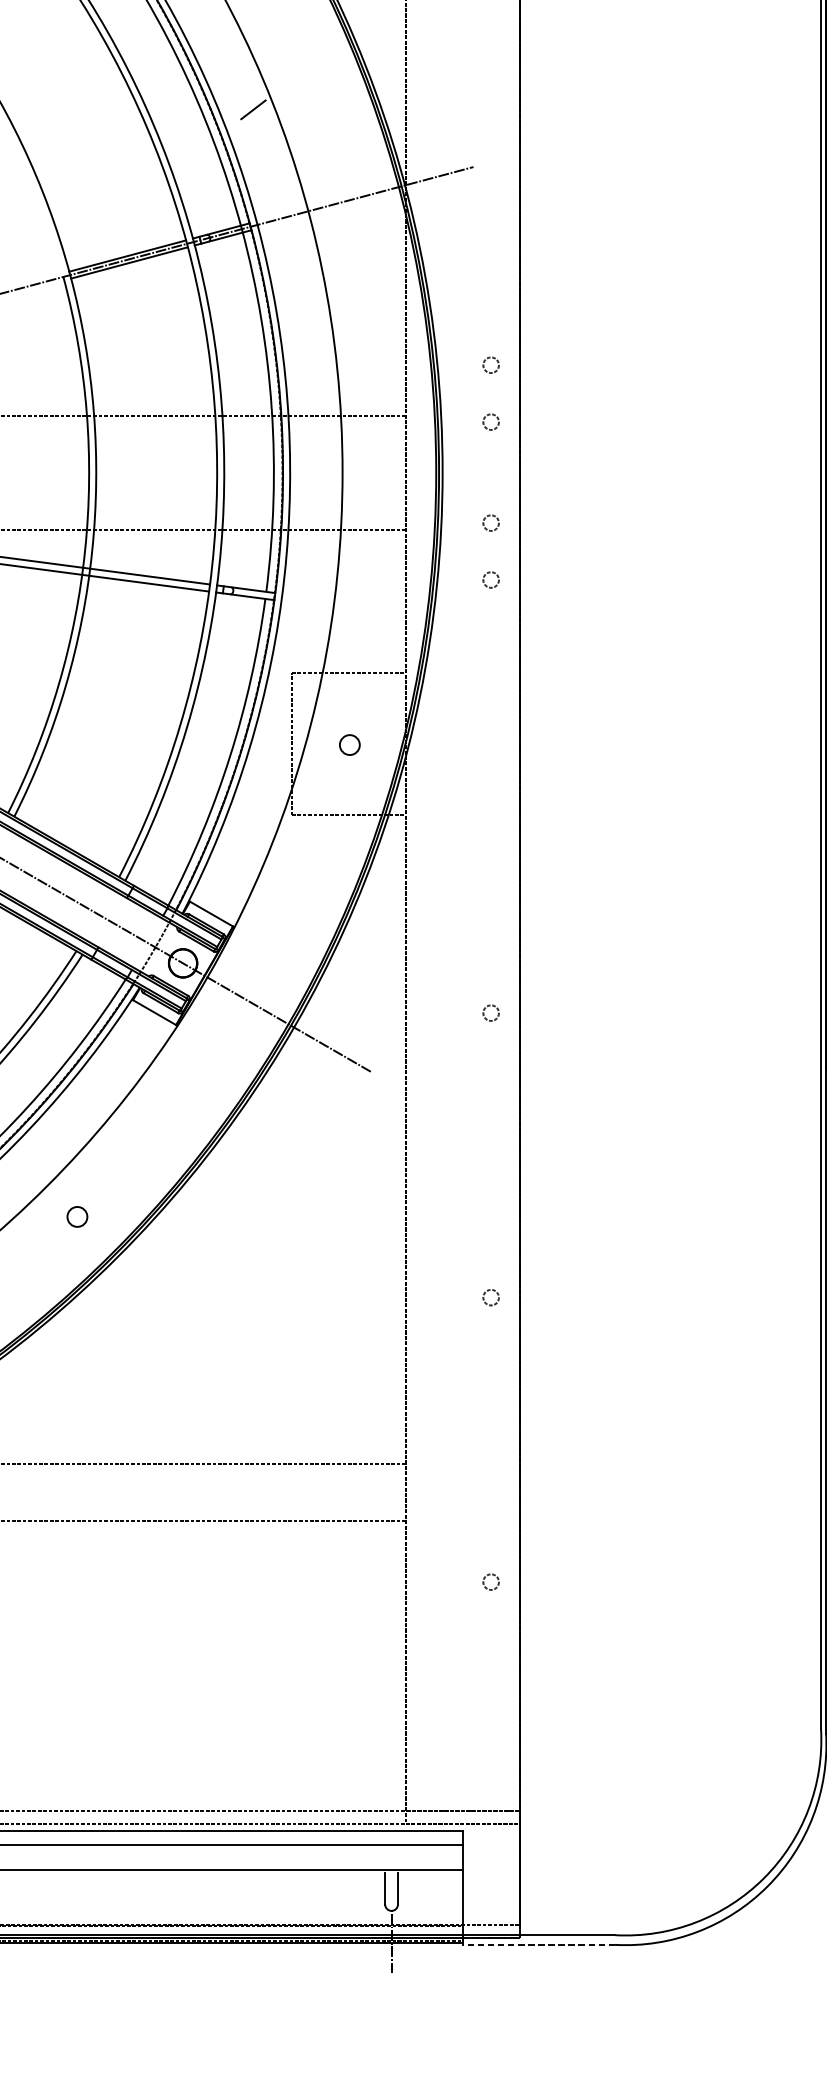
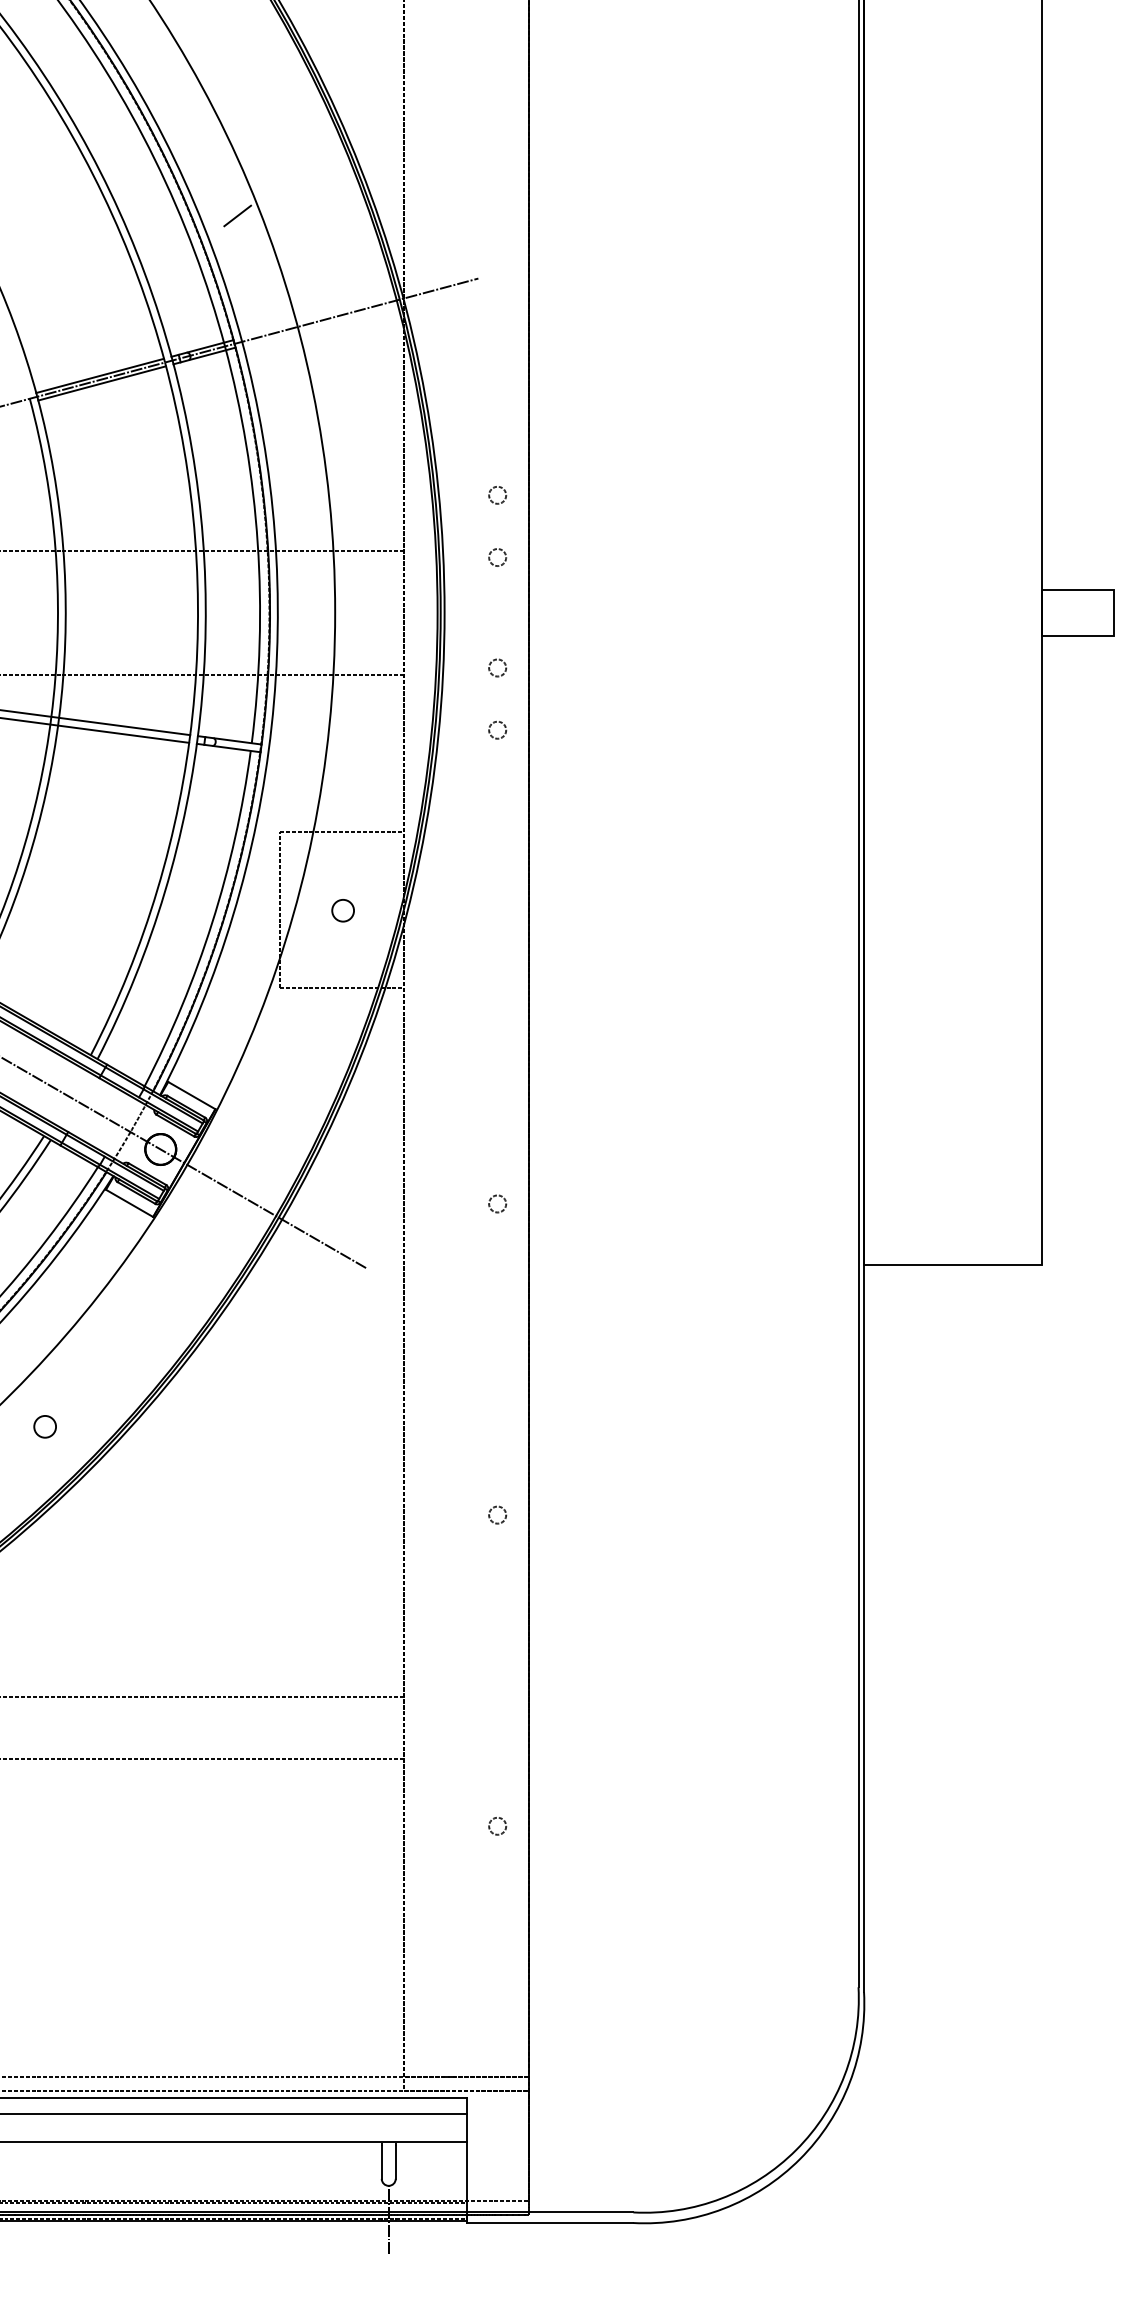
line: (538, 1945) -> (549, 2223), dashed -> solid

